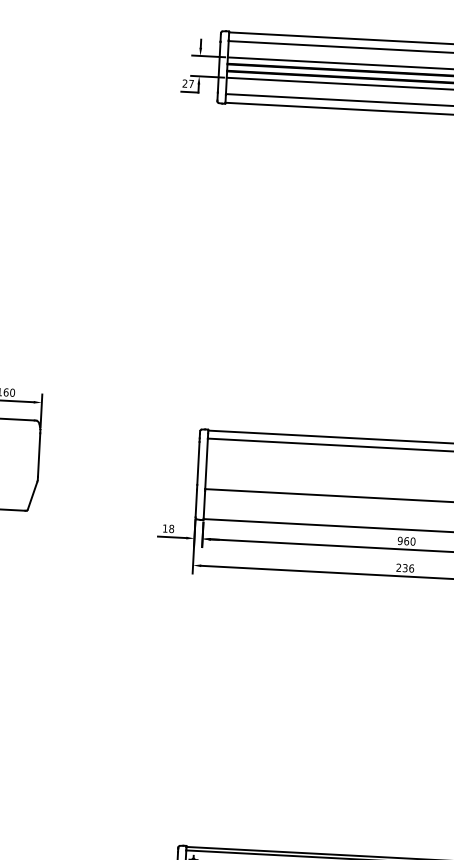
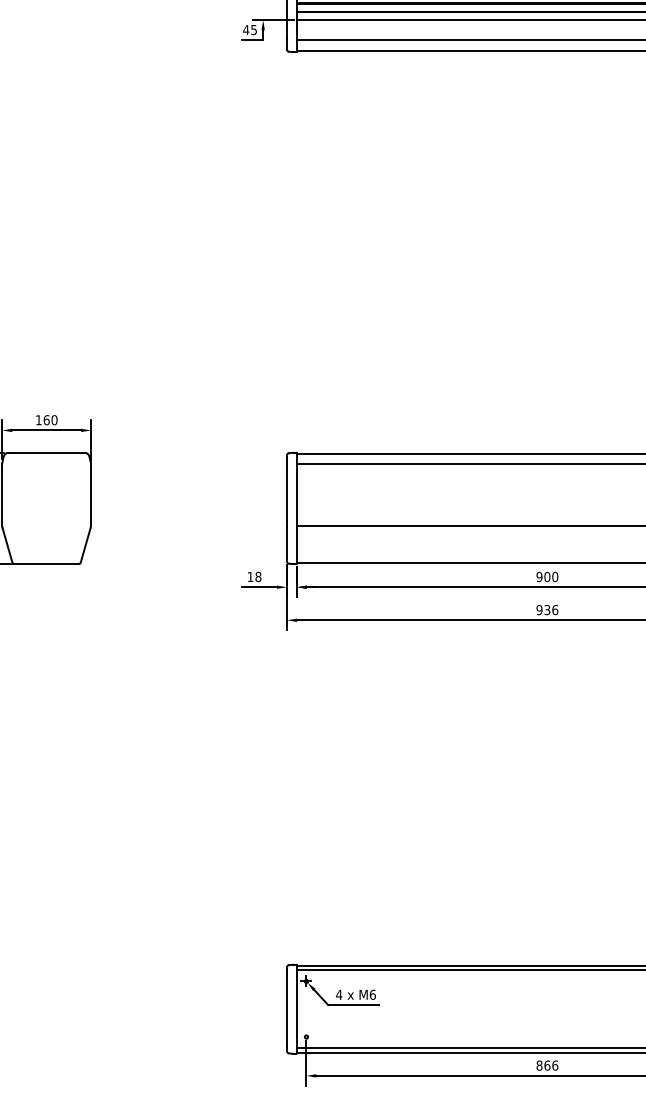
text: (187, 83) -> (249, 29), 27 -> 45
text: (406, 540) -> (547, 576), 960 -> 900
text: (398, 568) -> (539, 610), 236 -> 936

